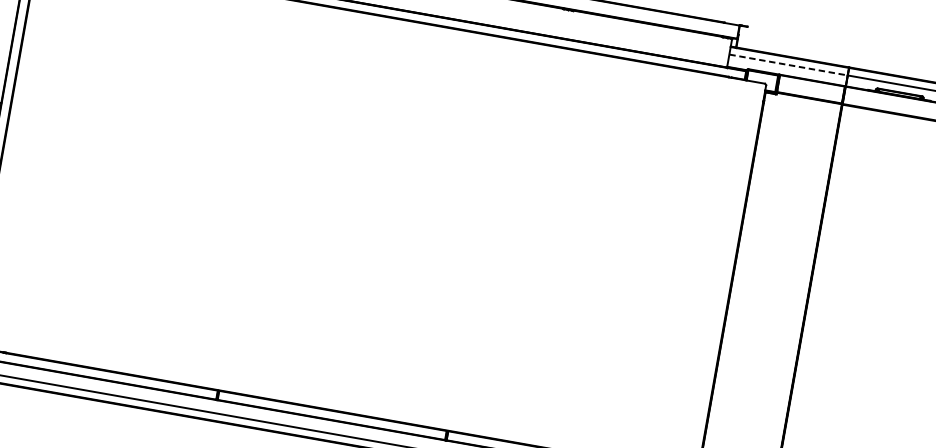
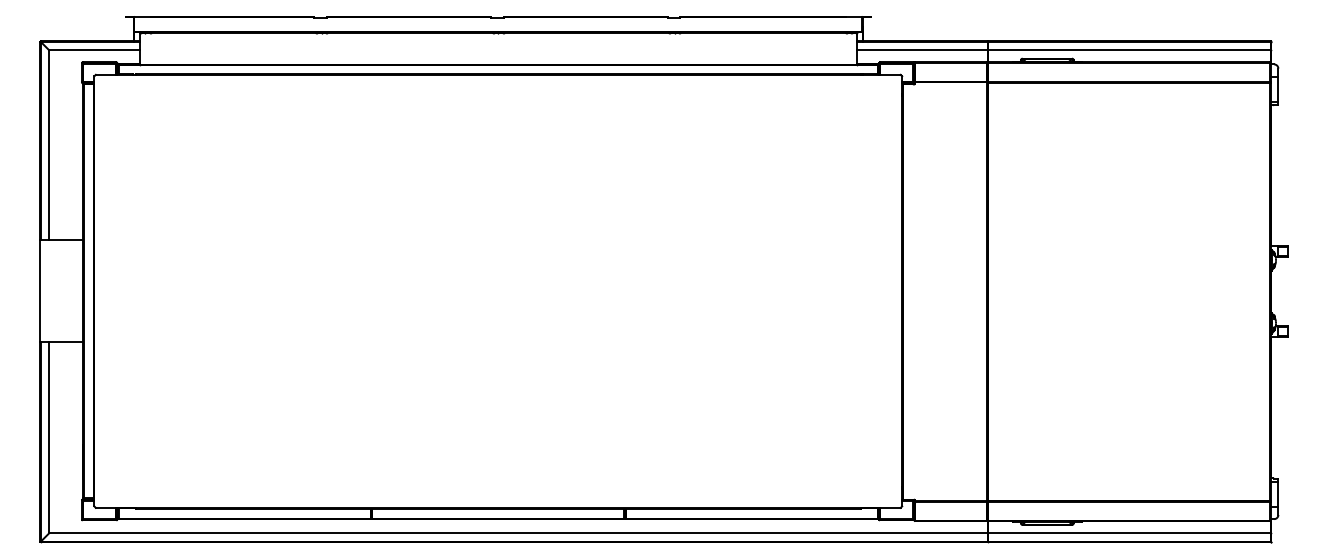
line: (788, 65) -> (922, 50), dashed -> solid

